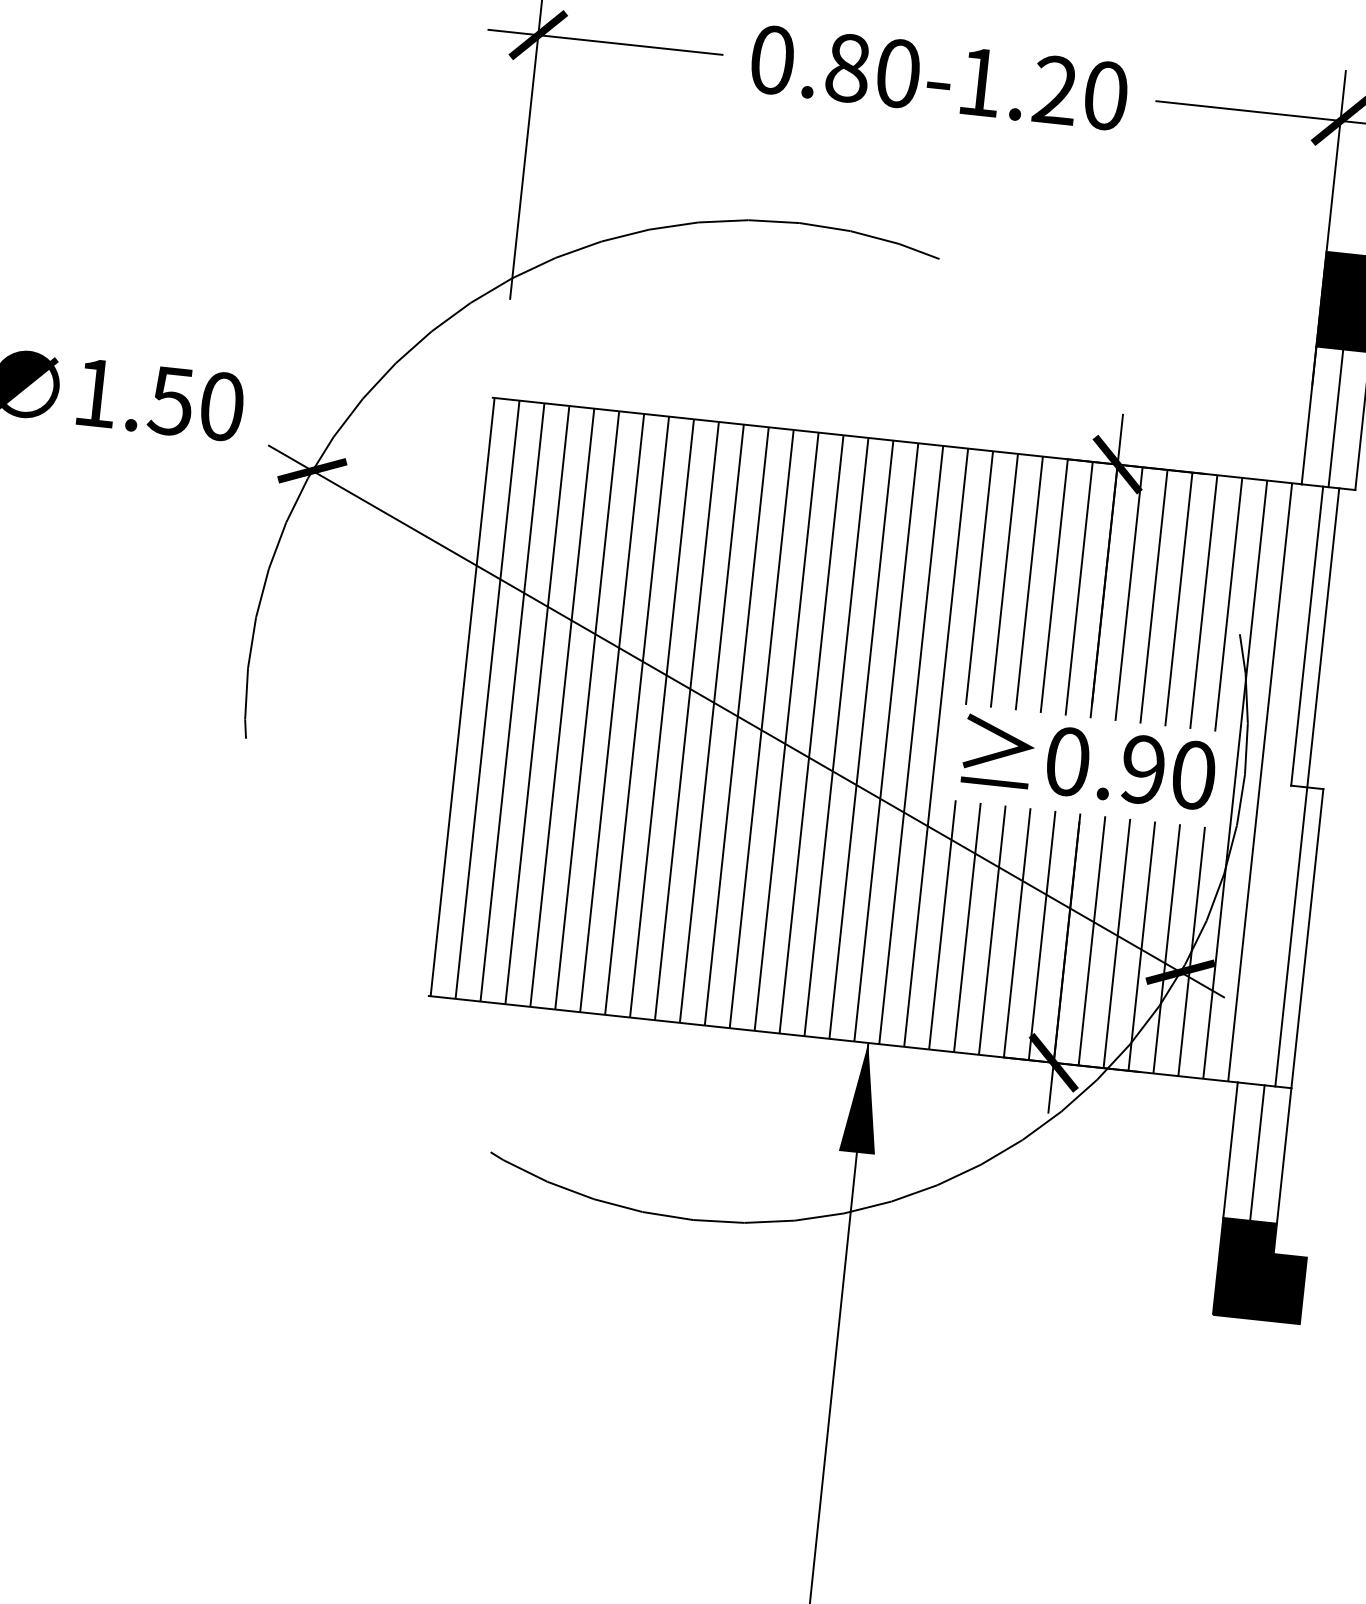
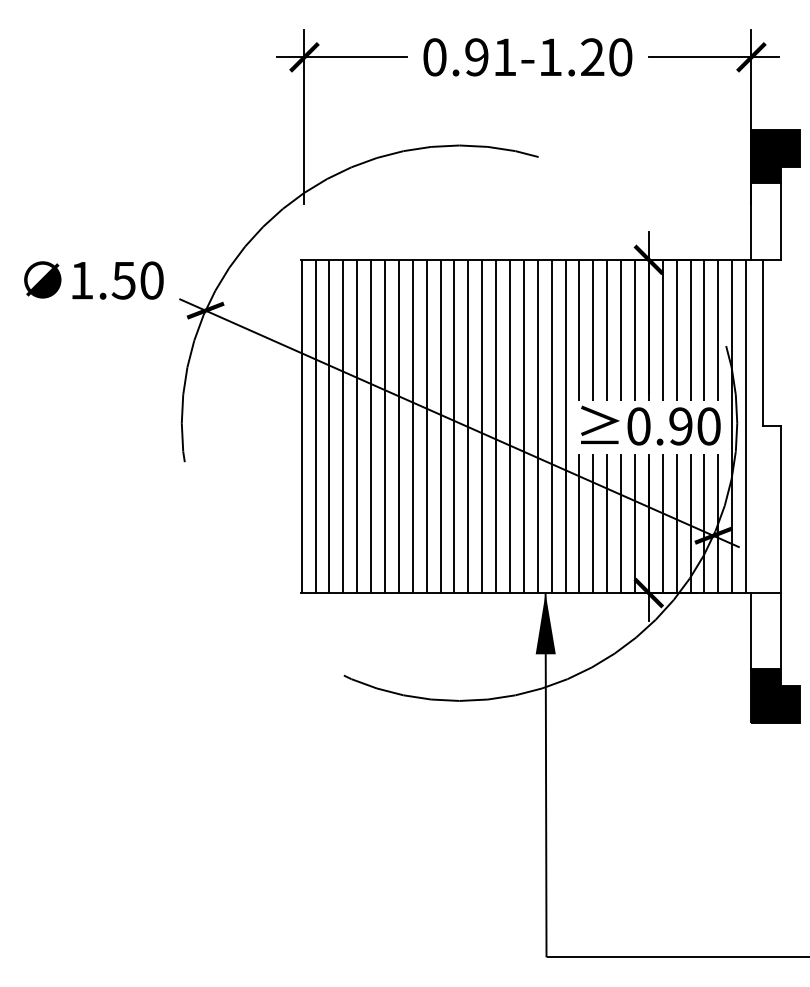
text: (872, 71) -> (490, 57), 0.80-1.20 -> 0.91-1.20
line: (1336, 418) -> (766, 221), removed
line: (1307, 787) -> (772, 426), removed
line: (1257, 1152) -> (766, 630), removed

